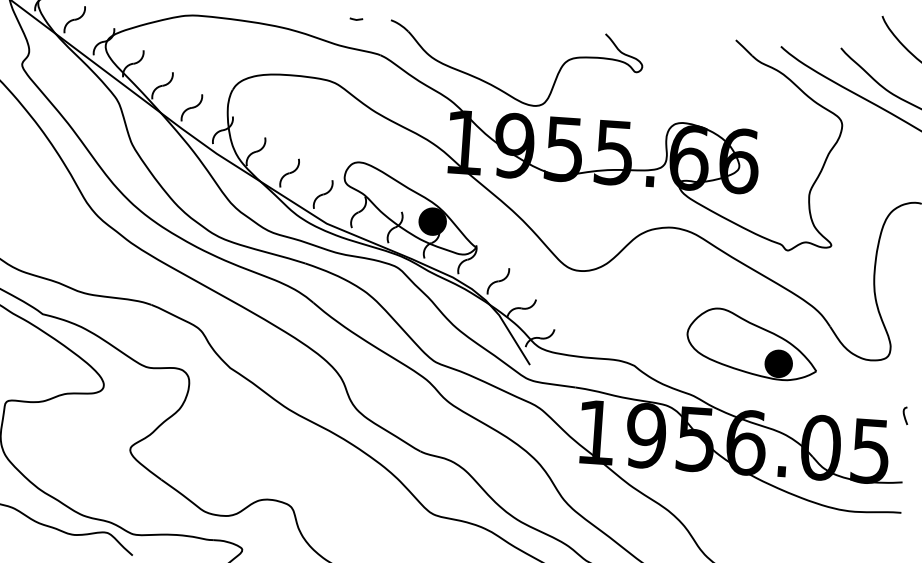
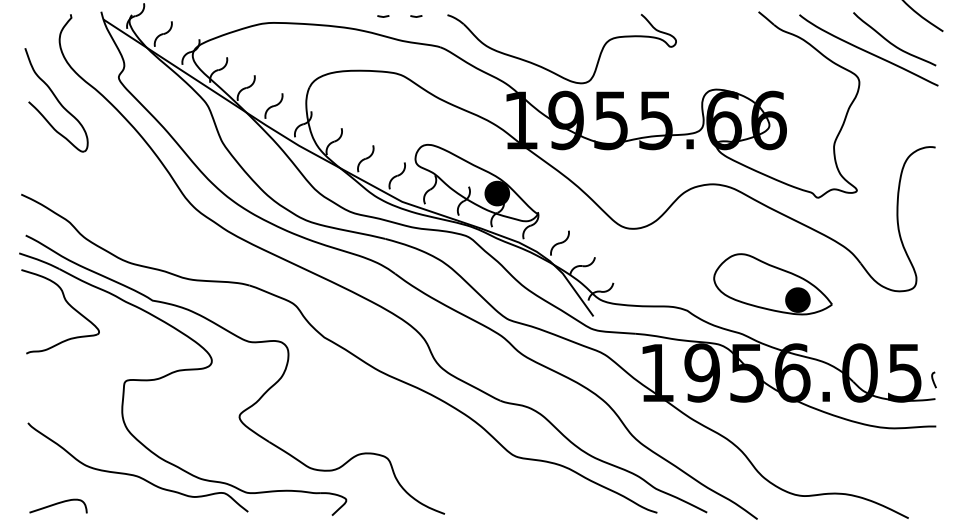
line: (320, 16) -> (383, 16), added
part: (751, 344) -> (772, 284), moved
curve: (904, 415) -> (933, 379), moved

